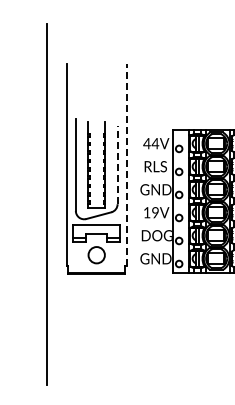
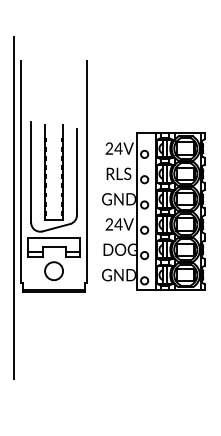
text: (146, 143) -> (108, 148), 44V -> 24V
line: (117, 164) -> (76, 171), dashed -> solid
line: (126, 164) -> (86, 171), dashed -> solid
line: (60, 197) -> (14, 207), added
text: (151, 212) -> (114, 224), 19V -> 24V

